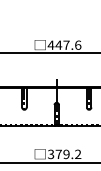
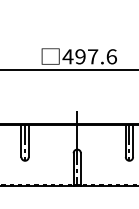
text: (58, 44) -> (80, 55), 447.6 -> 497.6

